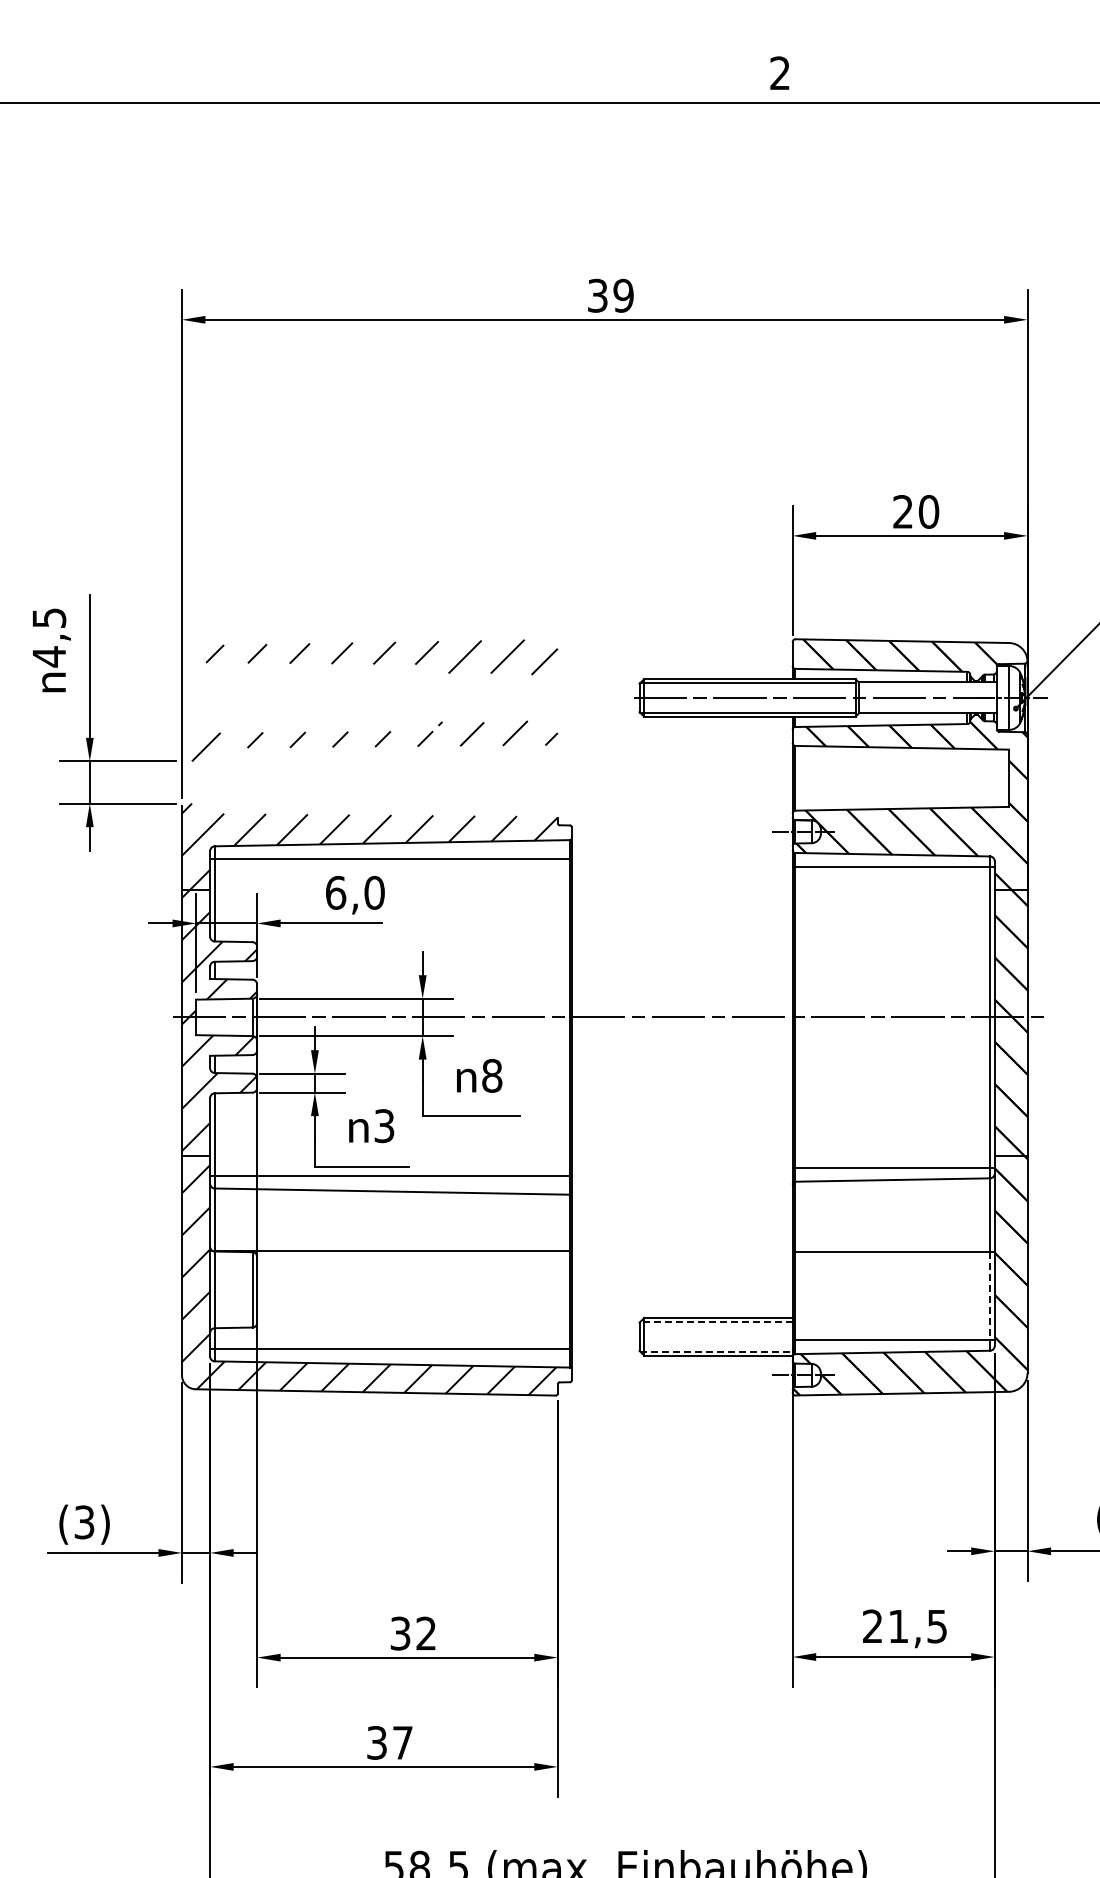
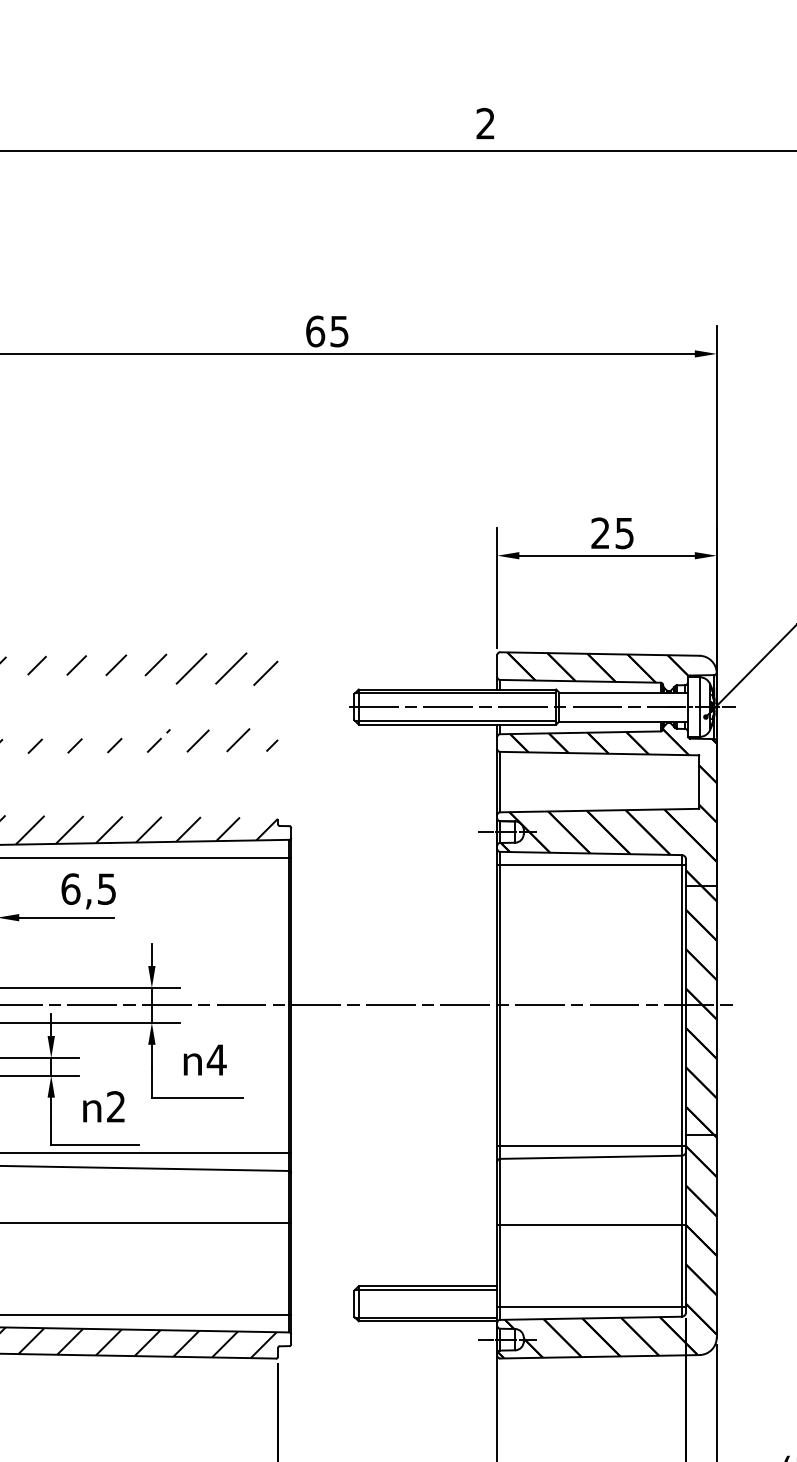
text: (610, 295) -> (327, 331), 39 -> 65
text: (928, 511) -> (624, 532), 20 -> 25
text: (374, 892) -> (106, 888), 6,0 -> 6,5
text: (491, 1075) -> (216, 1059), 8 -> 4
text: (384, 1126) -> (116, 1107), 3 -> 2
line: (990, 1296) -> (682, 1266), dashed -> solid
line: (715, 1322) -> (425, 1290), dashed -> solid
line: (716, 1351) -> (426, 1317), dashed -> solid

